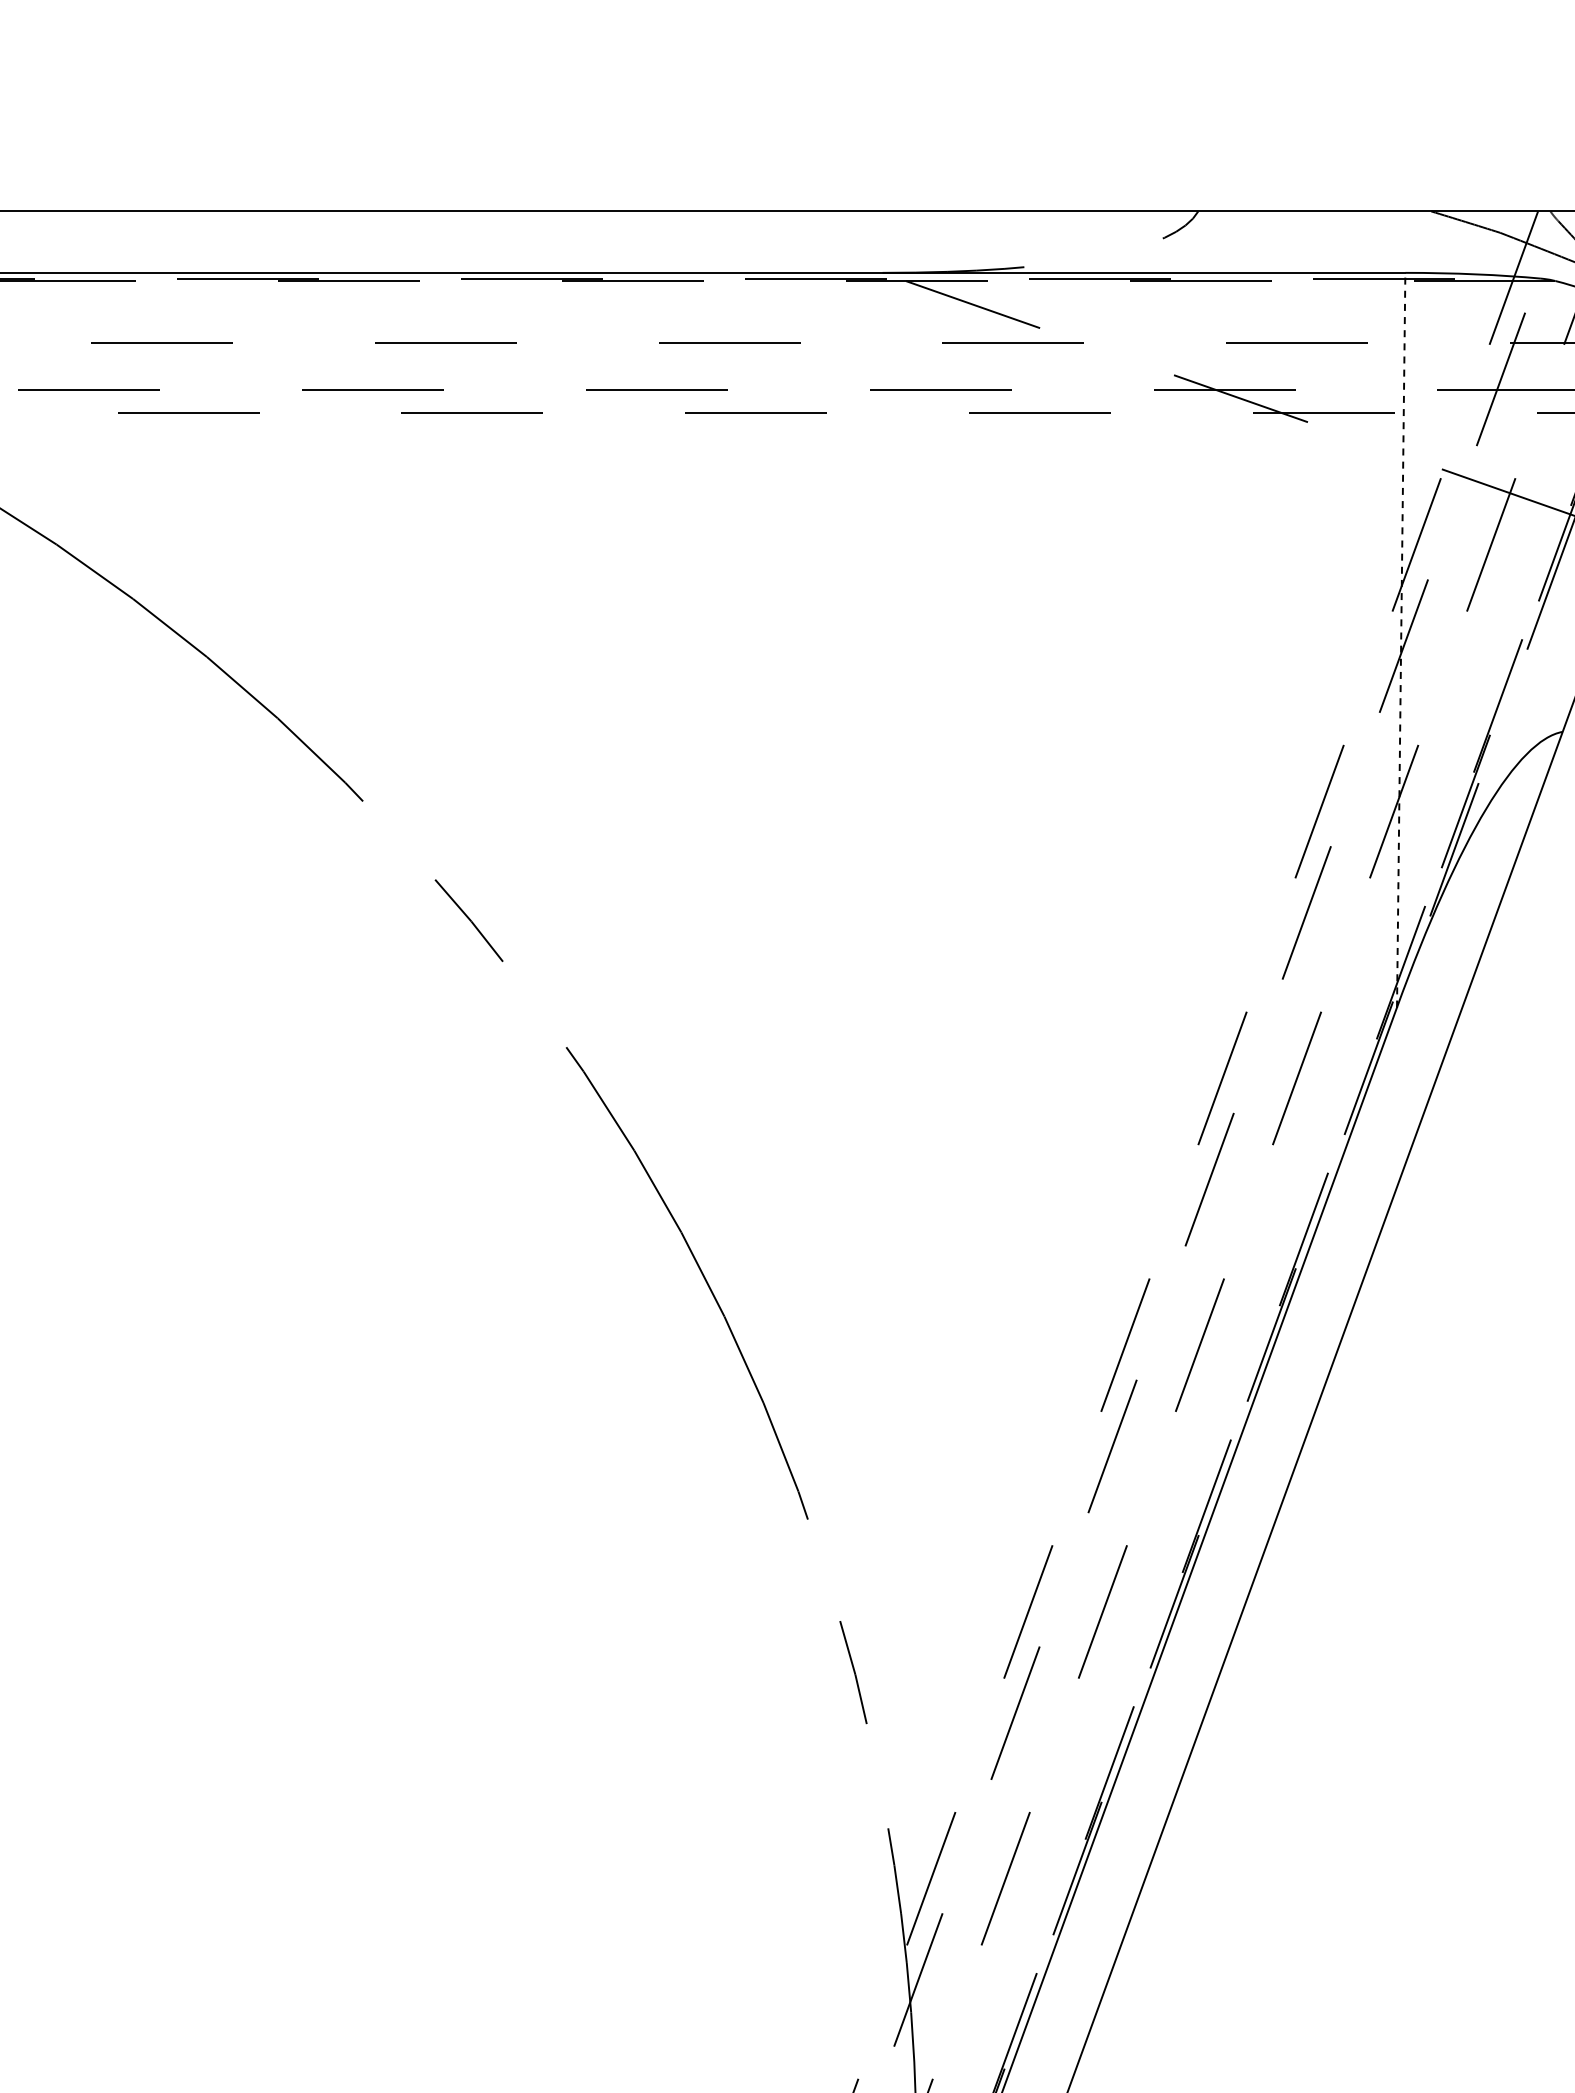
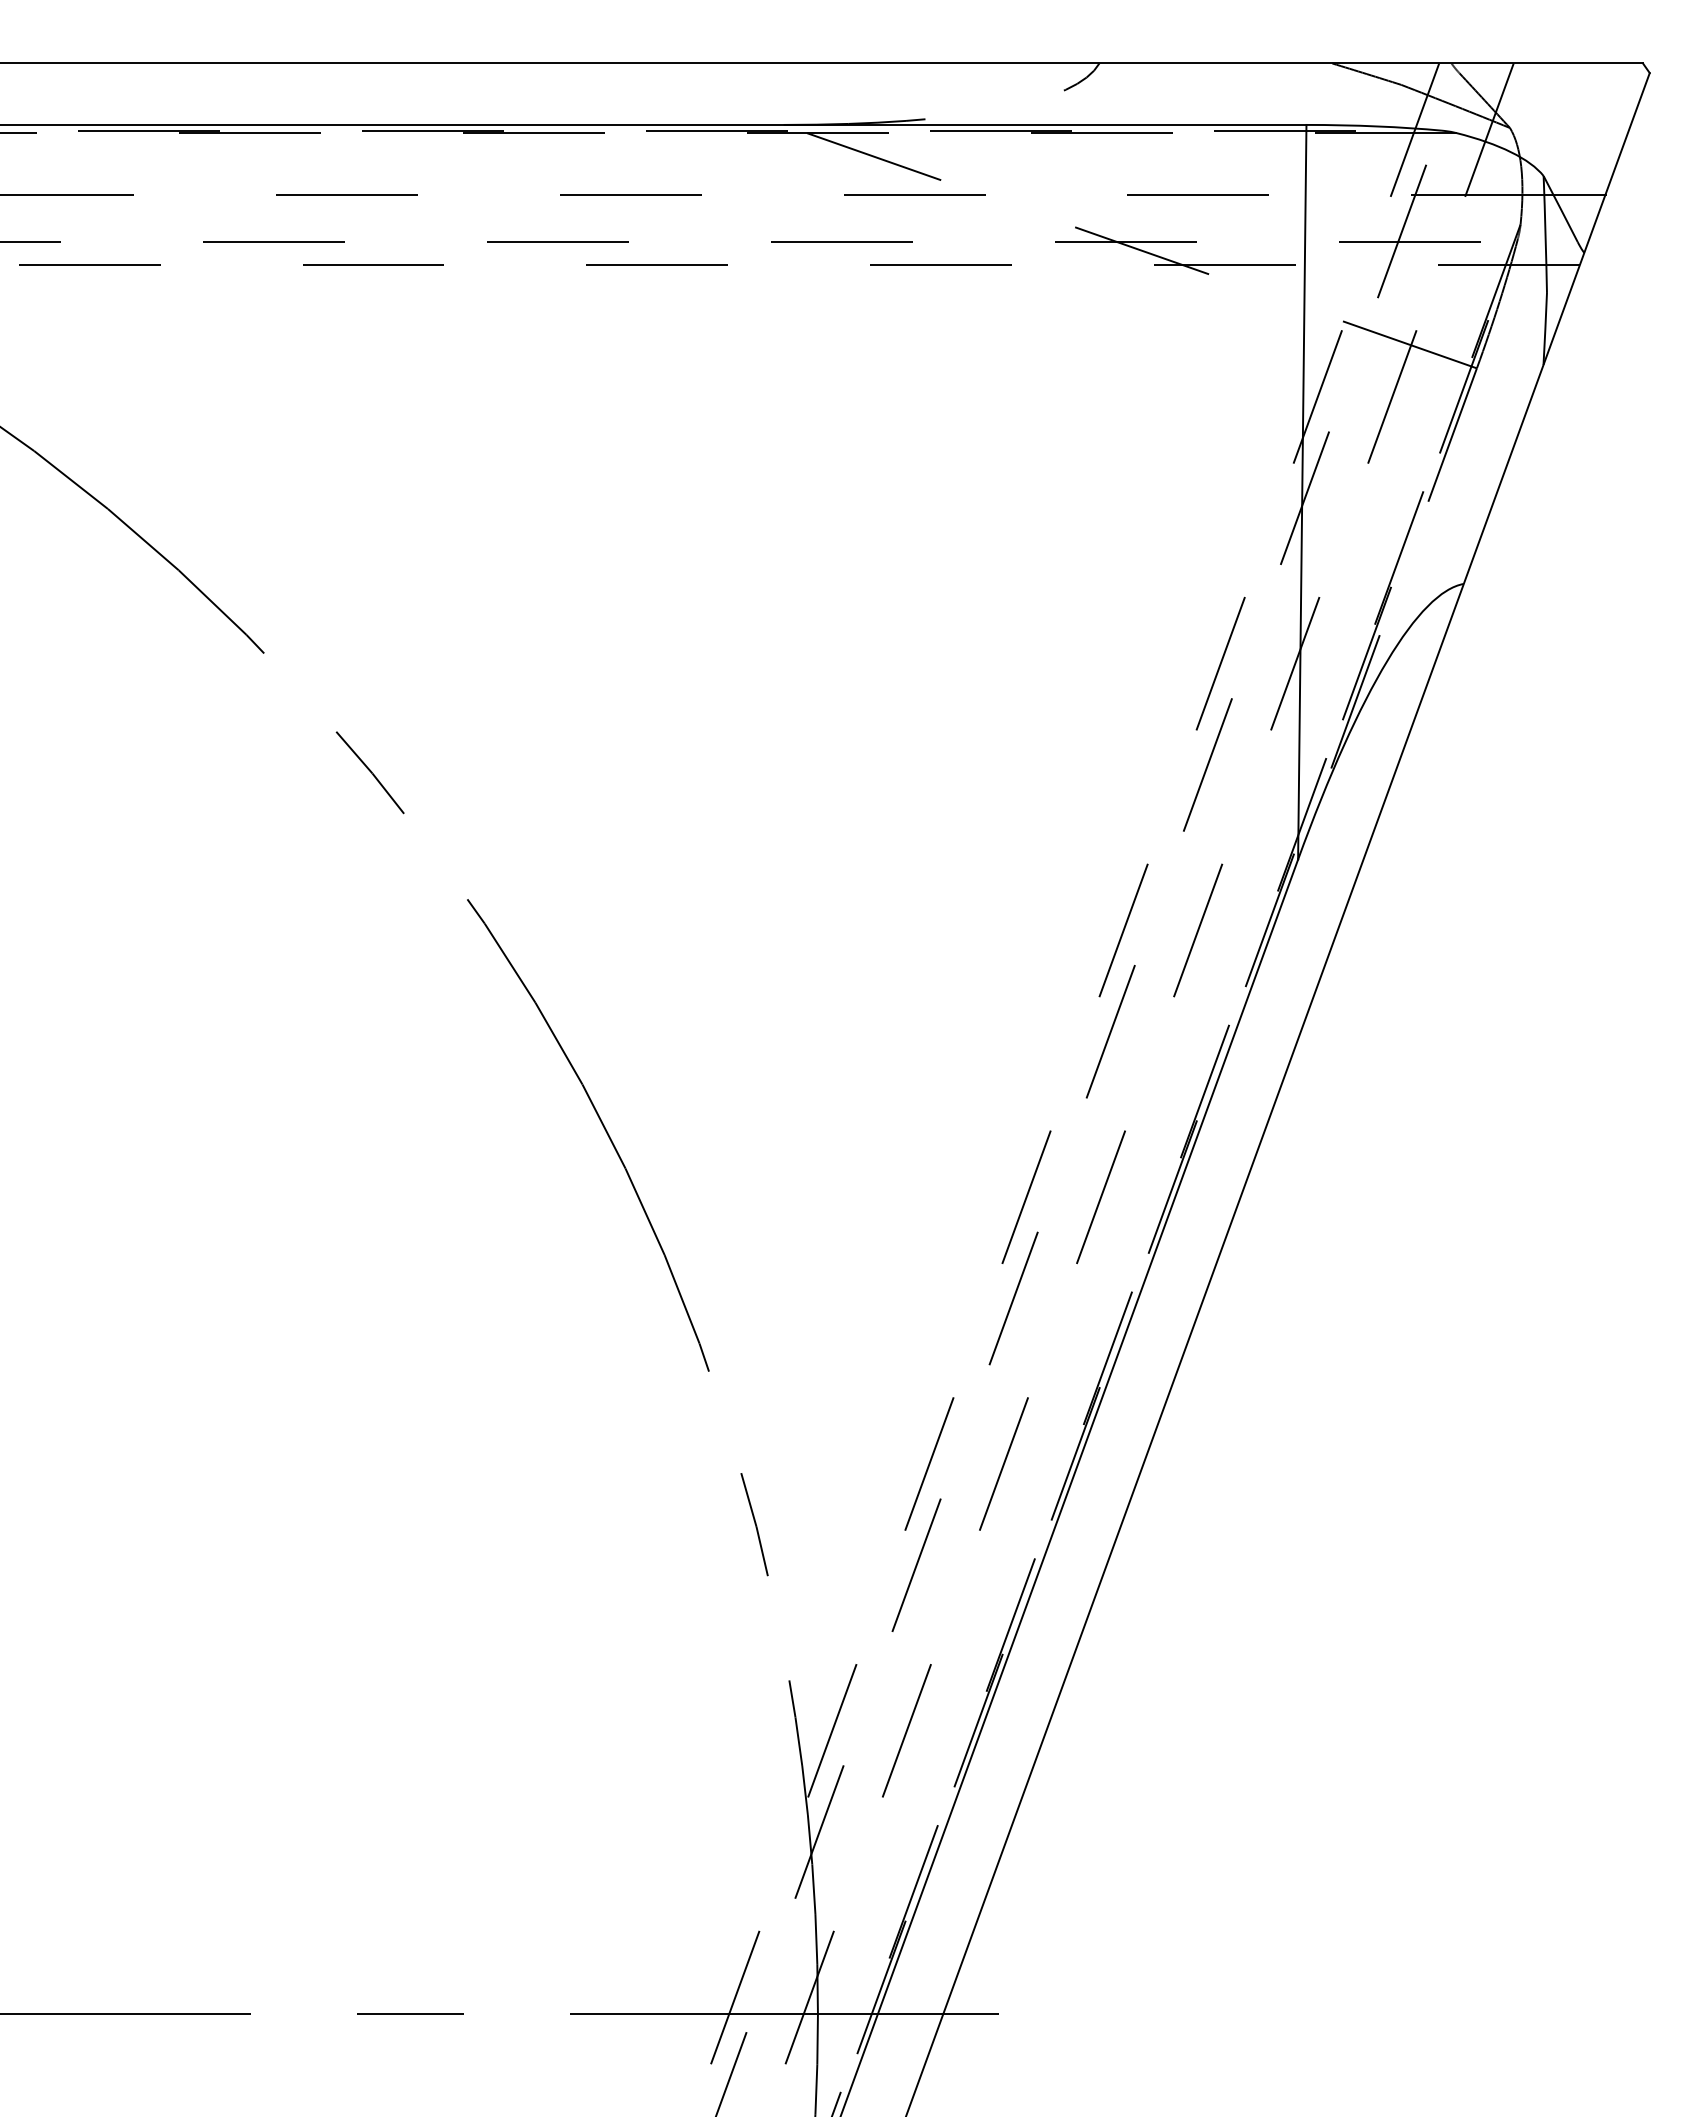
line: (1401, 639) -> (1302, 491), dashed -> solid

